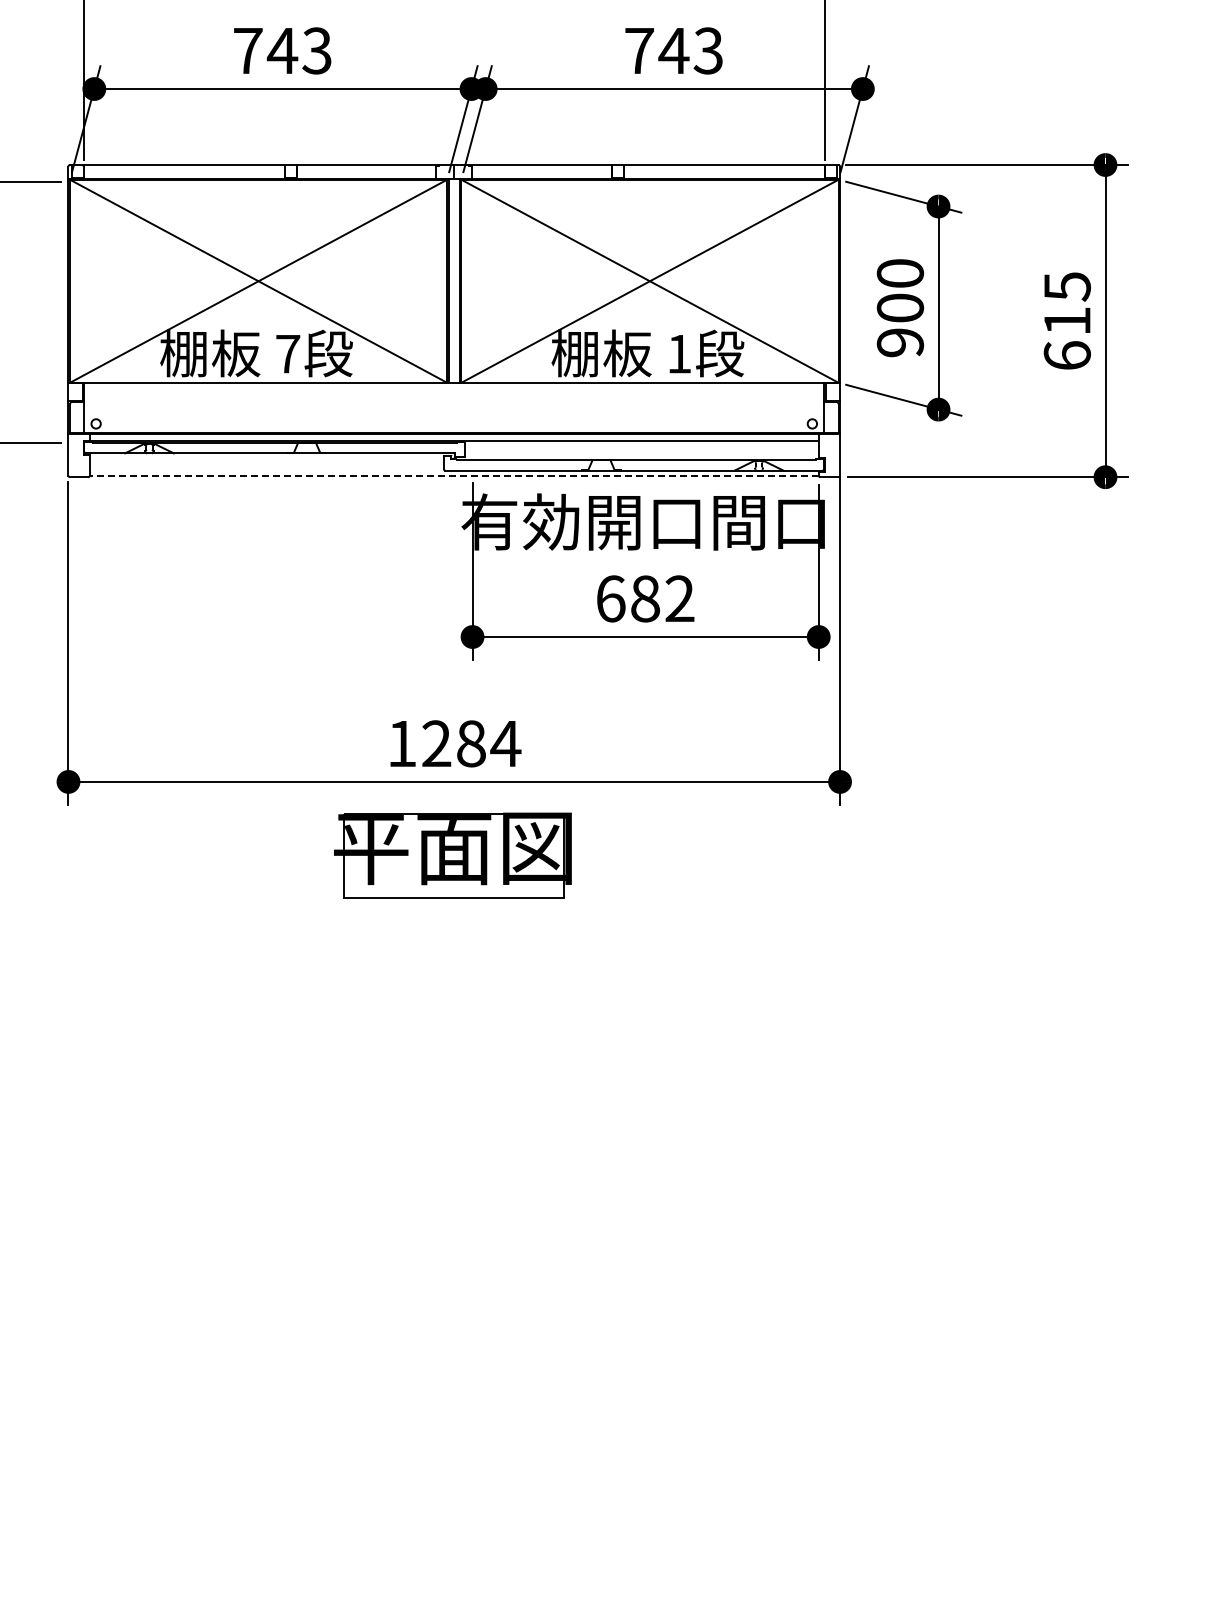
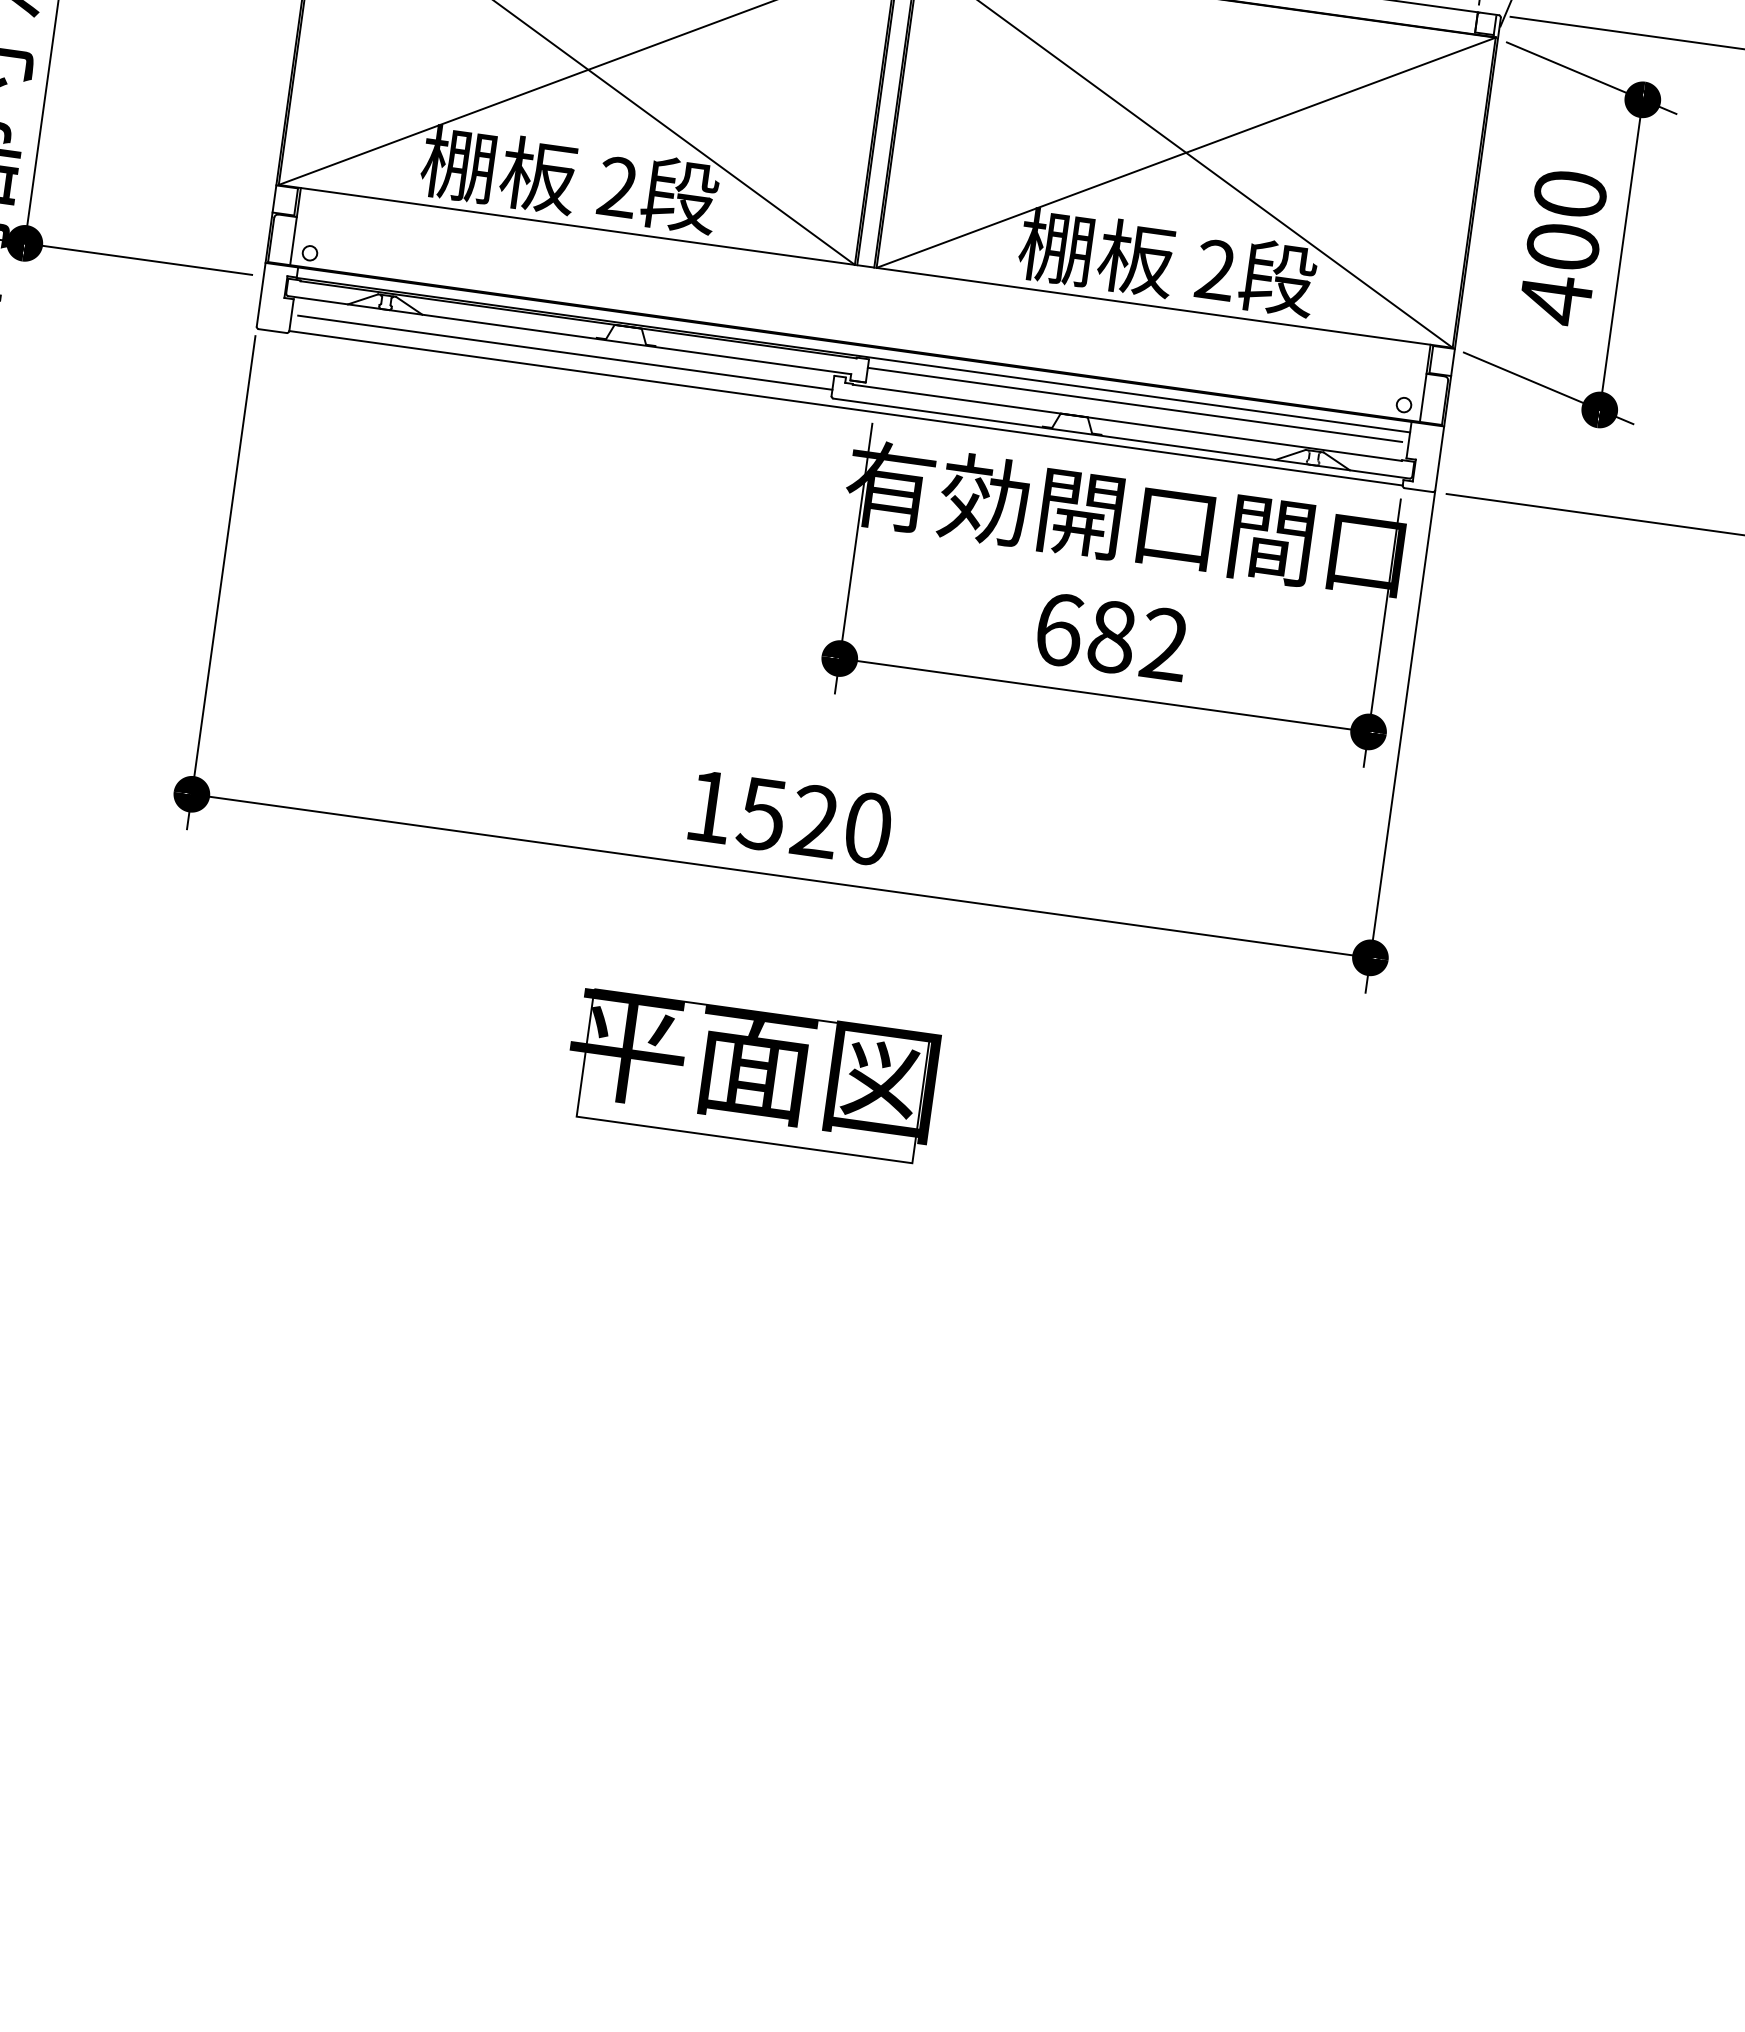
text: (900, 342) -> (1555, 299), 900 -> 400
text: (288, 353) -> (618, 186), 7 -> 2
text: (679, 353) -> (1215, 269), 1 -> 2
line: (639, 447) -> (1134, 404), added
line: (268, 465) -> (564, 353), added
line: (453, 475) -> (844, 407), dashed -> solid
text: (471, 743) -> (815, 820), 1284 -> 1520
part: (452, 855) -> (750, 1075), moved

